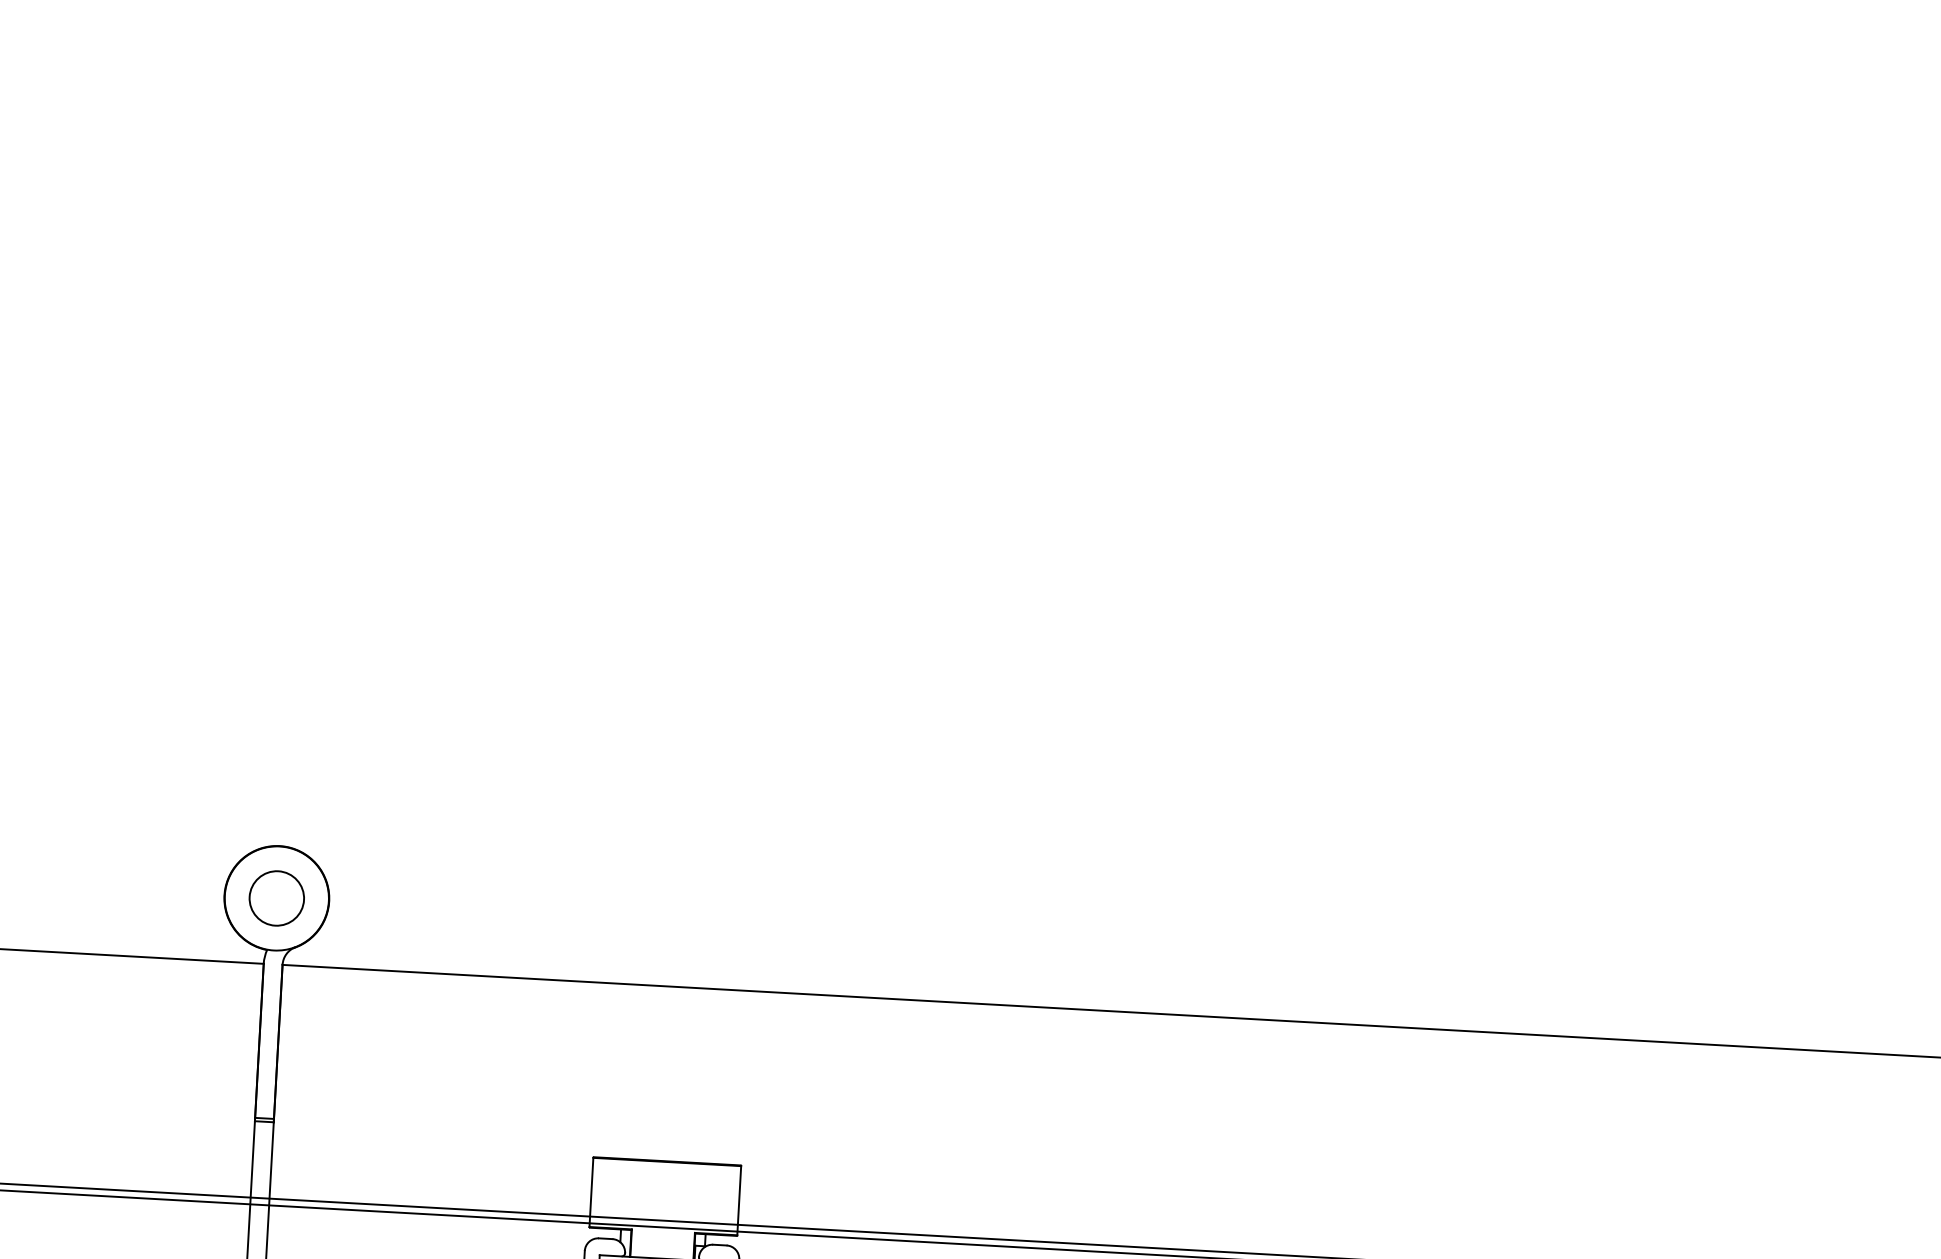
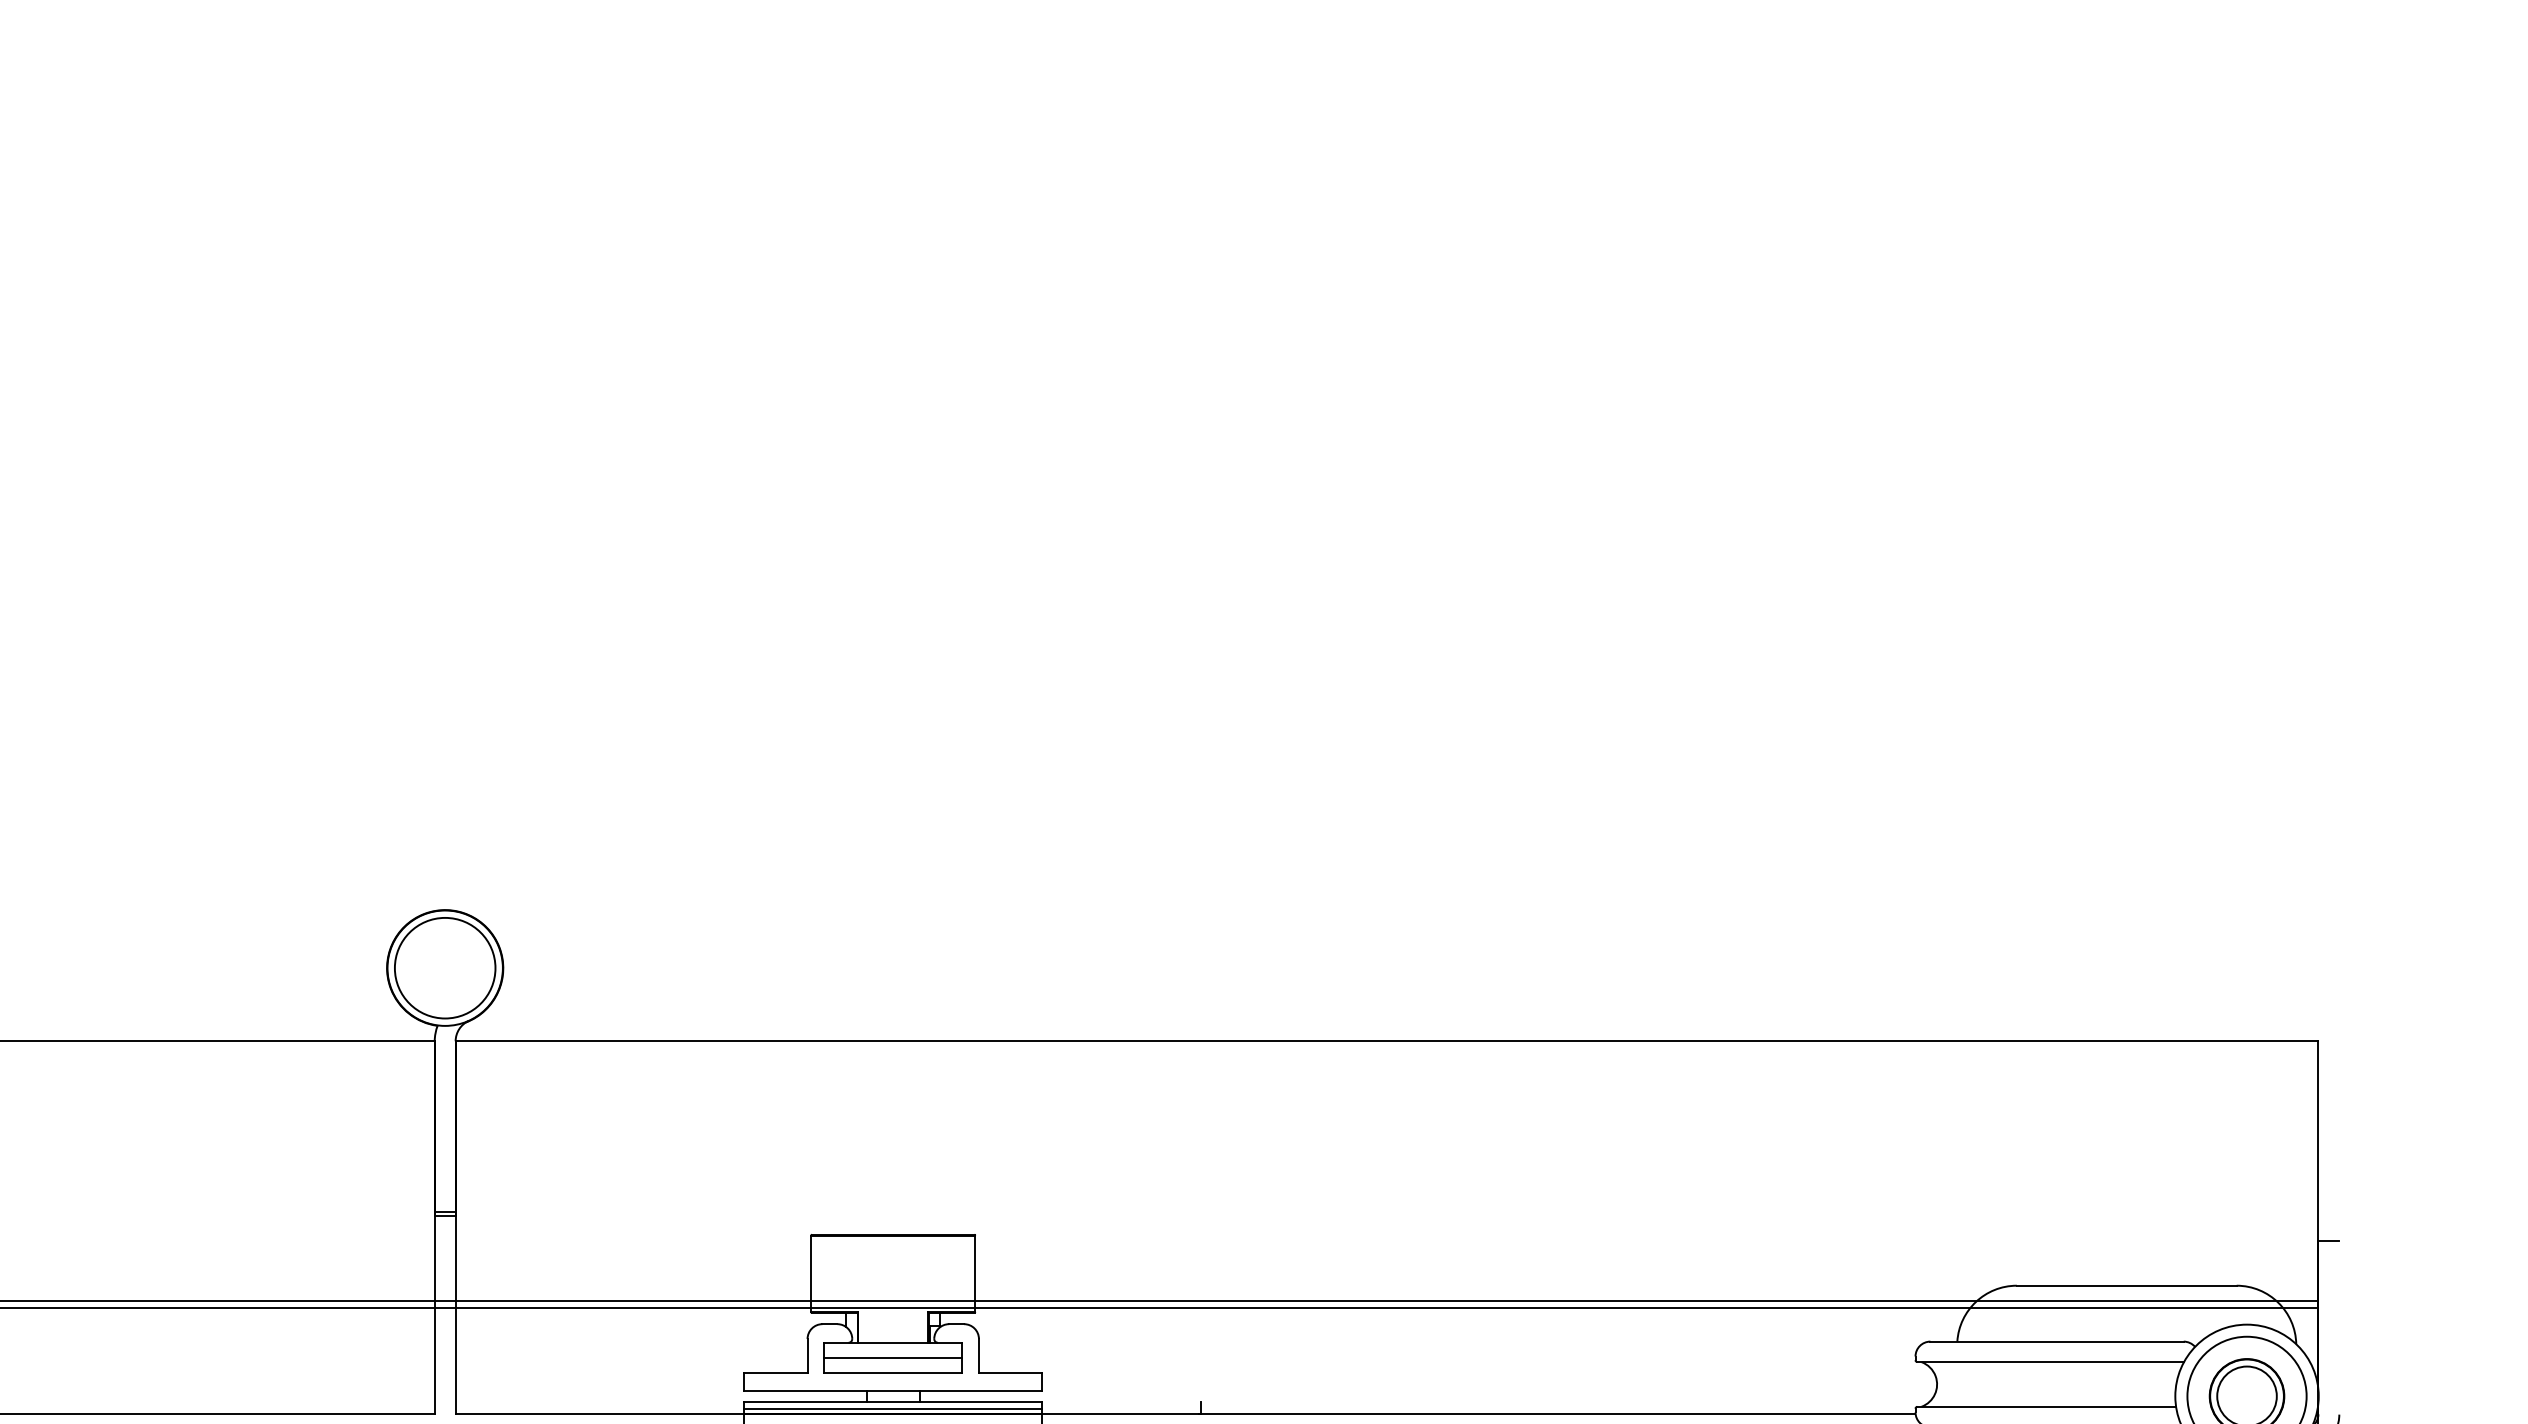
circle: (276, 897) -> (444, 967), size x1.67

